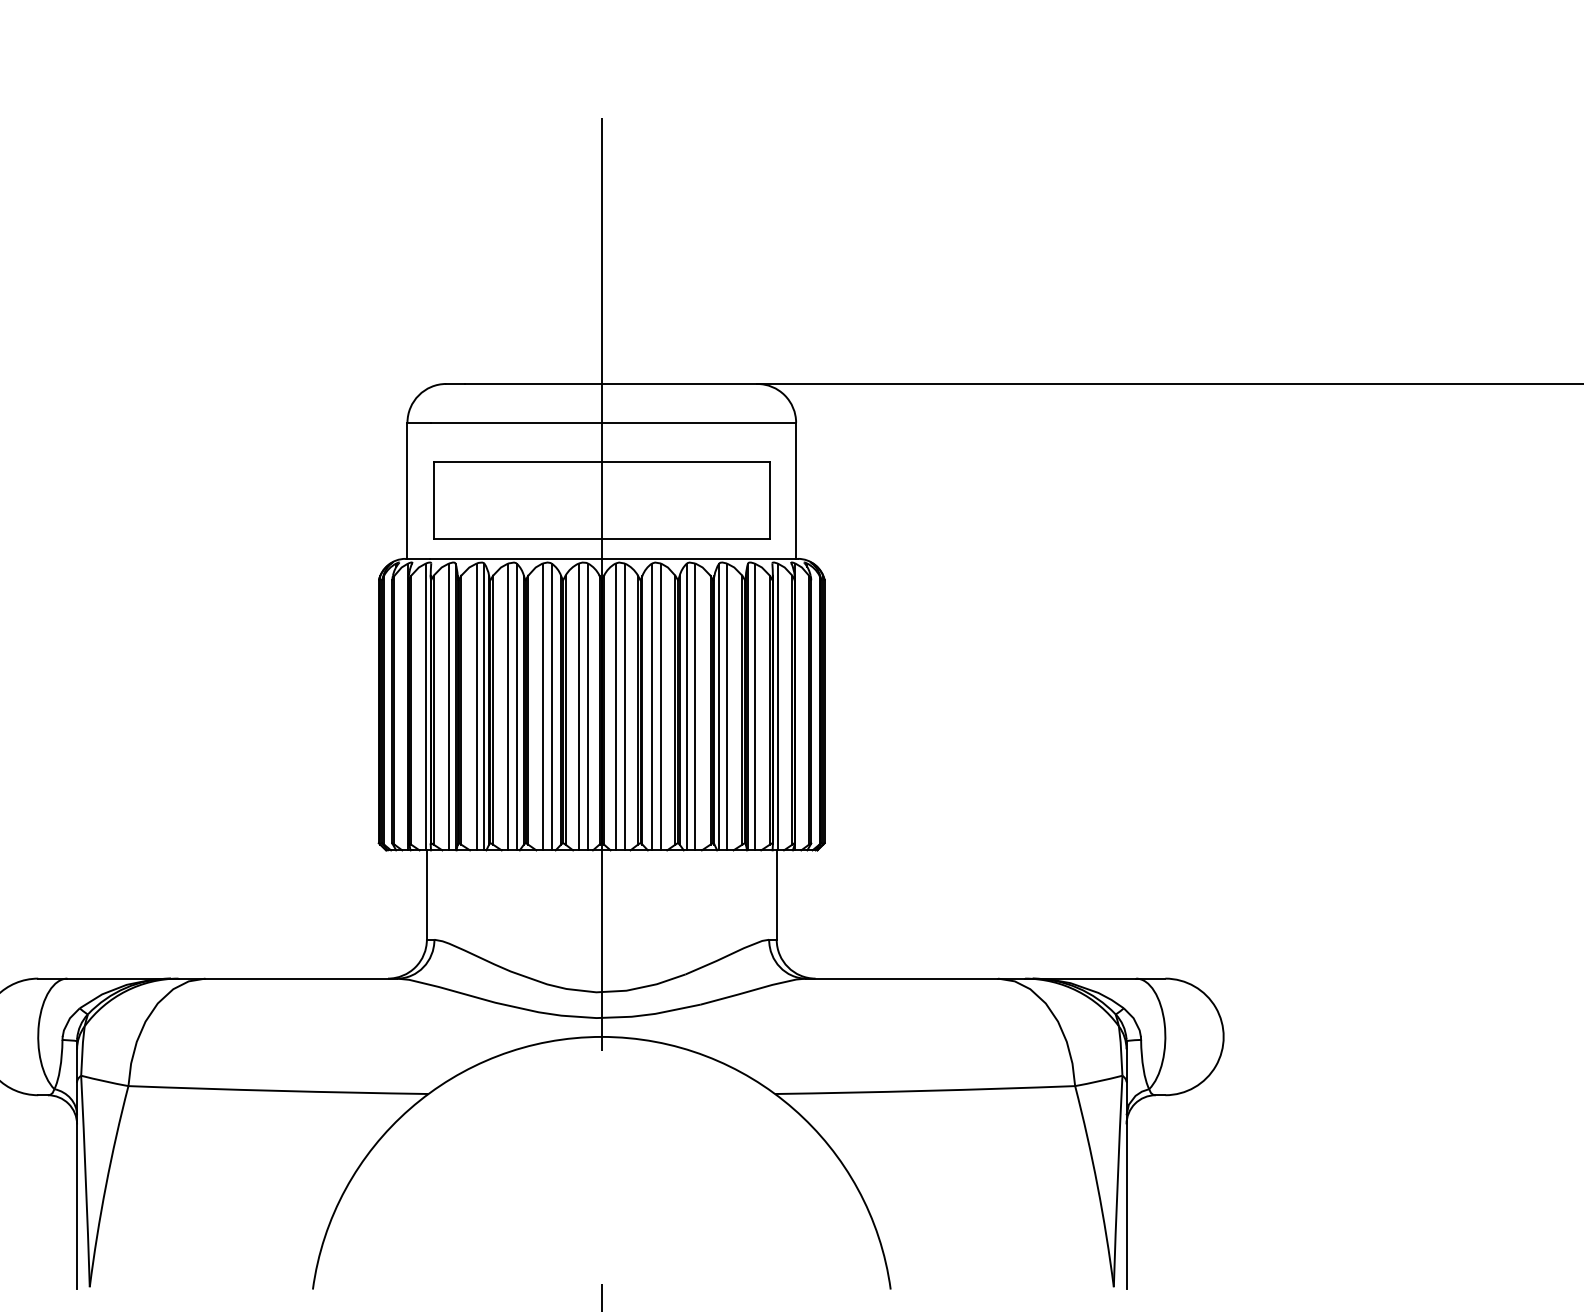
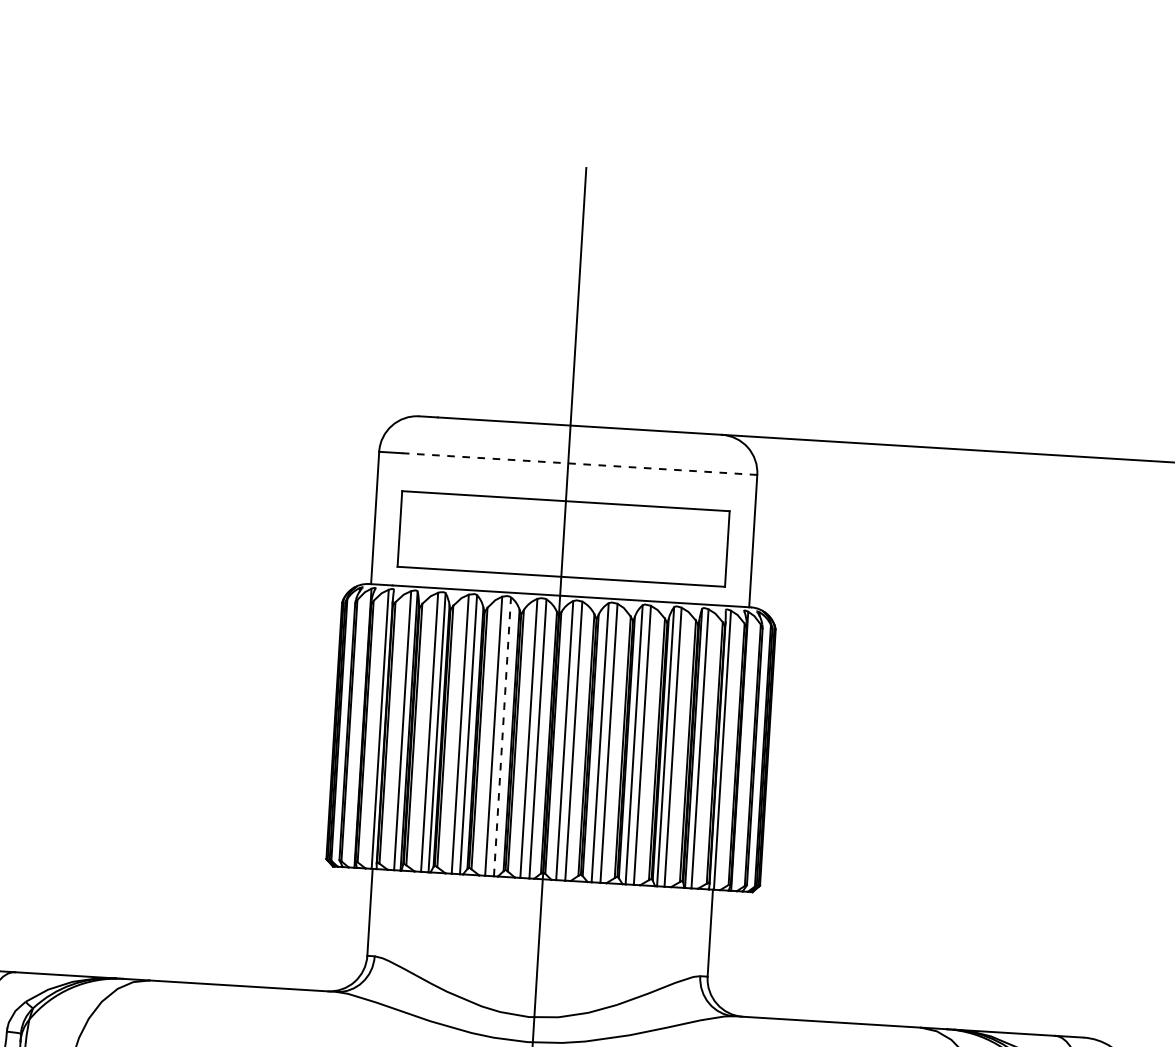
line: (613, 422) -> (579, 463), solid -> dashed
line: (551, 706) -> (502, 736), solid -> dashed

